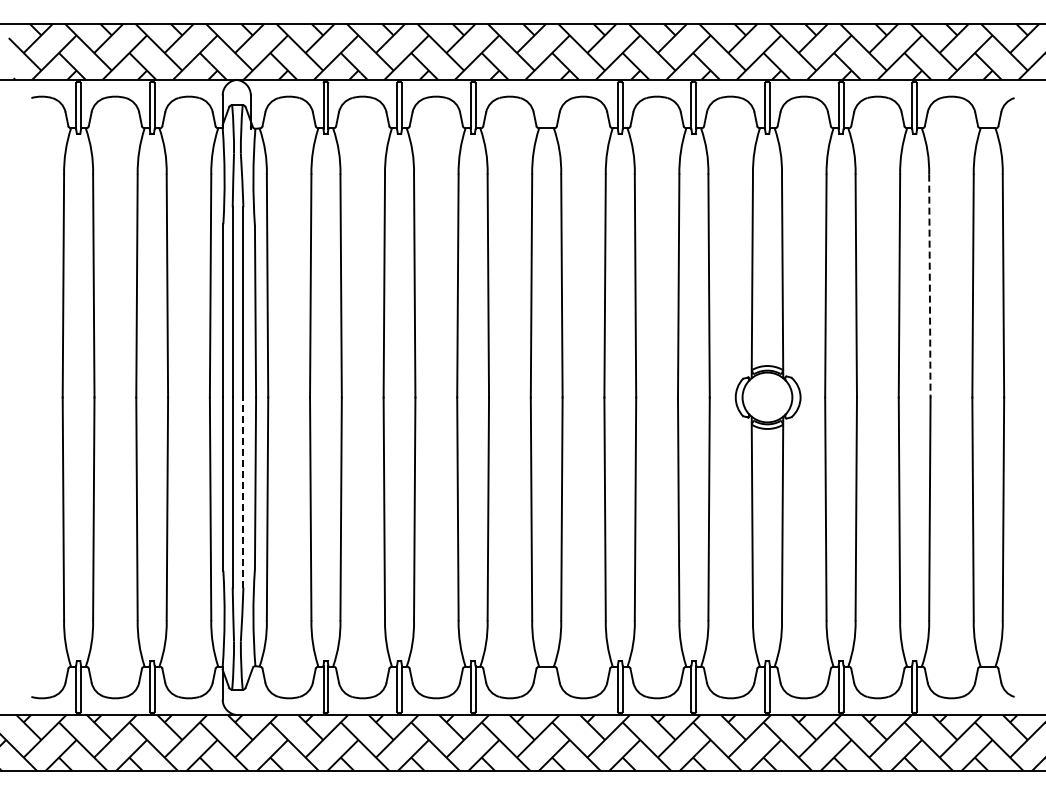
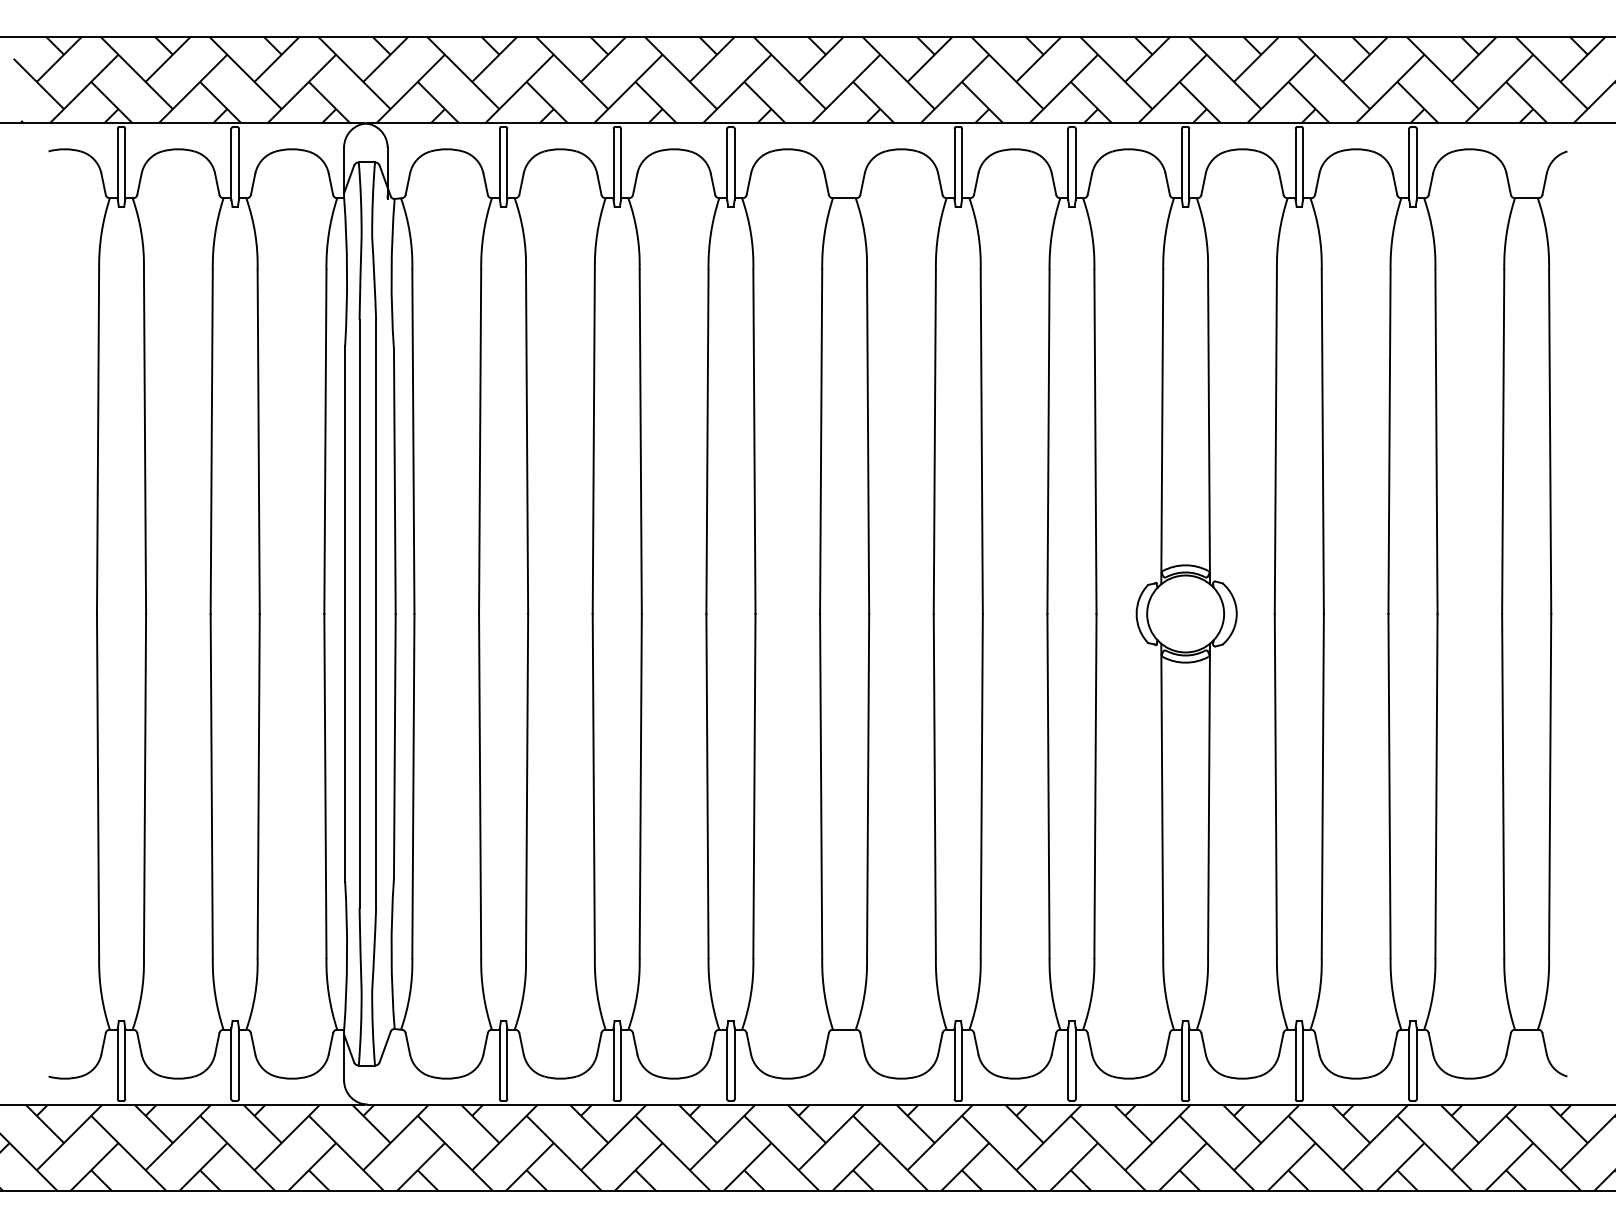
line: (929, 286) -> (1435, 442), dashed -> solid
line: (243, 492) -> (376, 760), dashed -> solid

